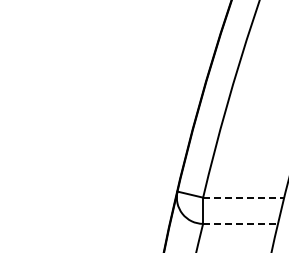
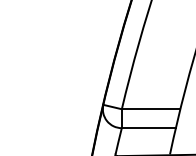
line: (243, 197) -> (150, 109), dashed -> solid
line: (241, 223) -> (149, 127), dashed -> solid

